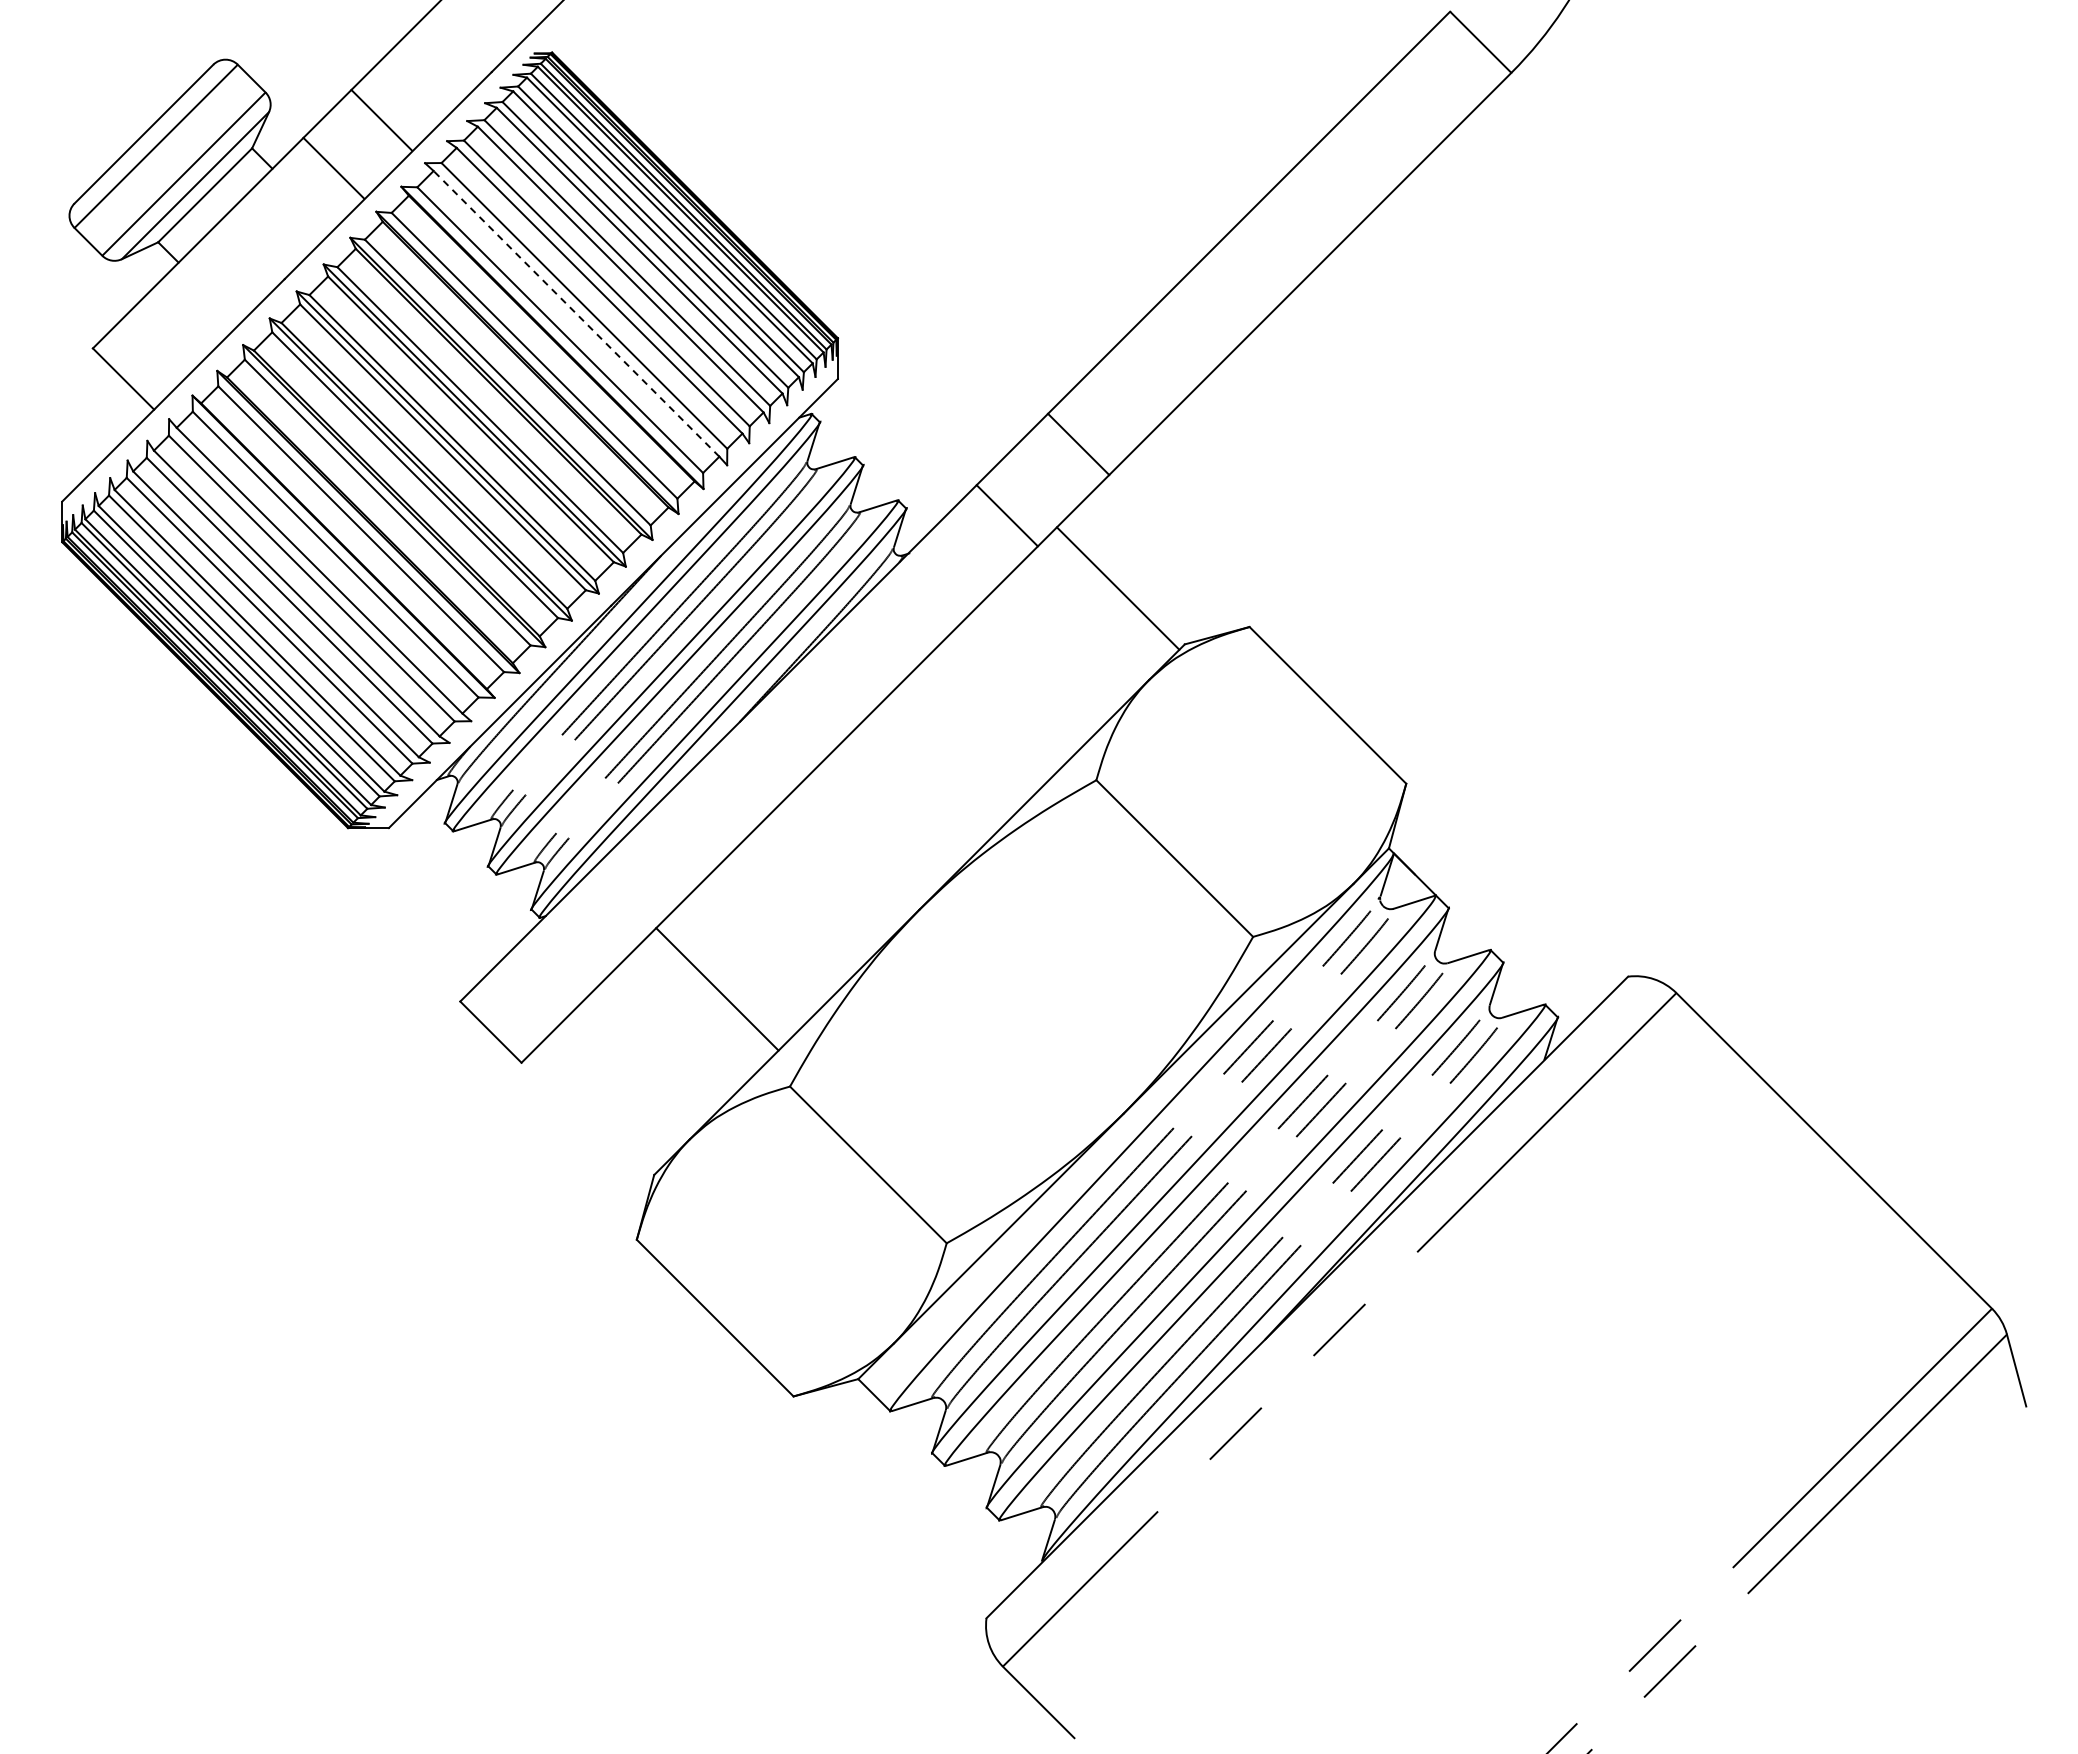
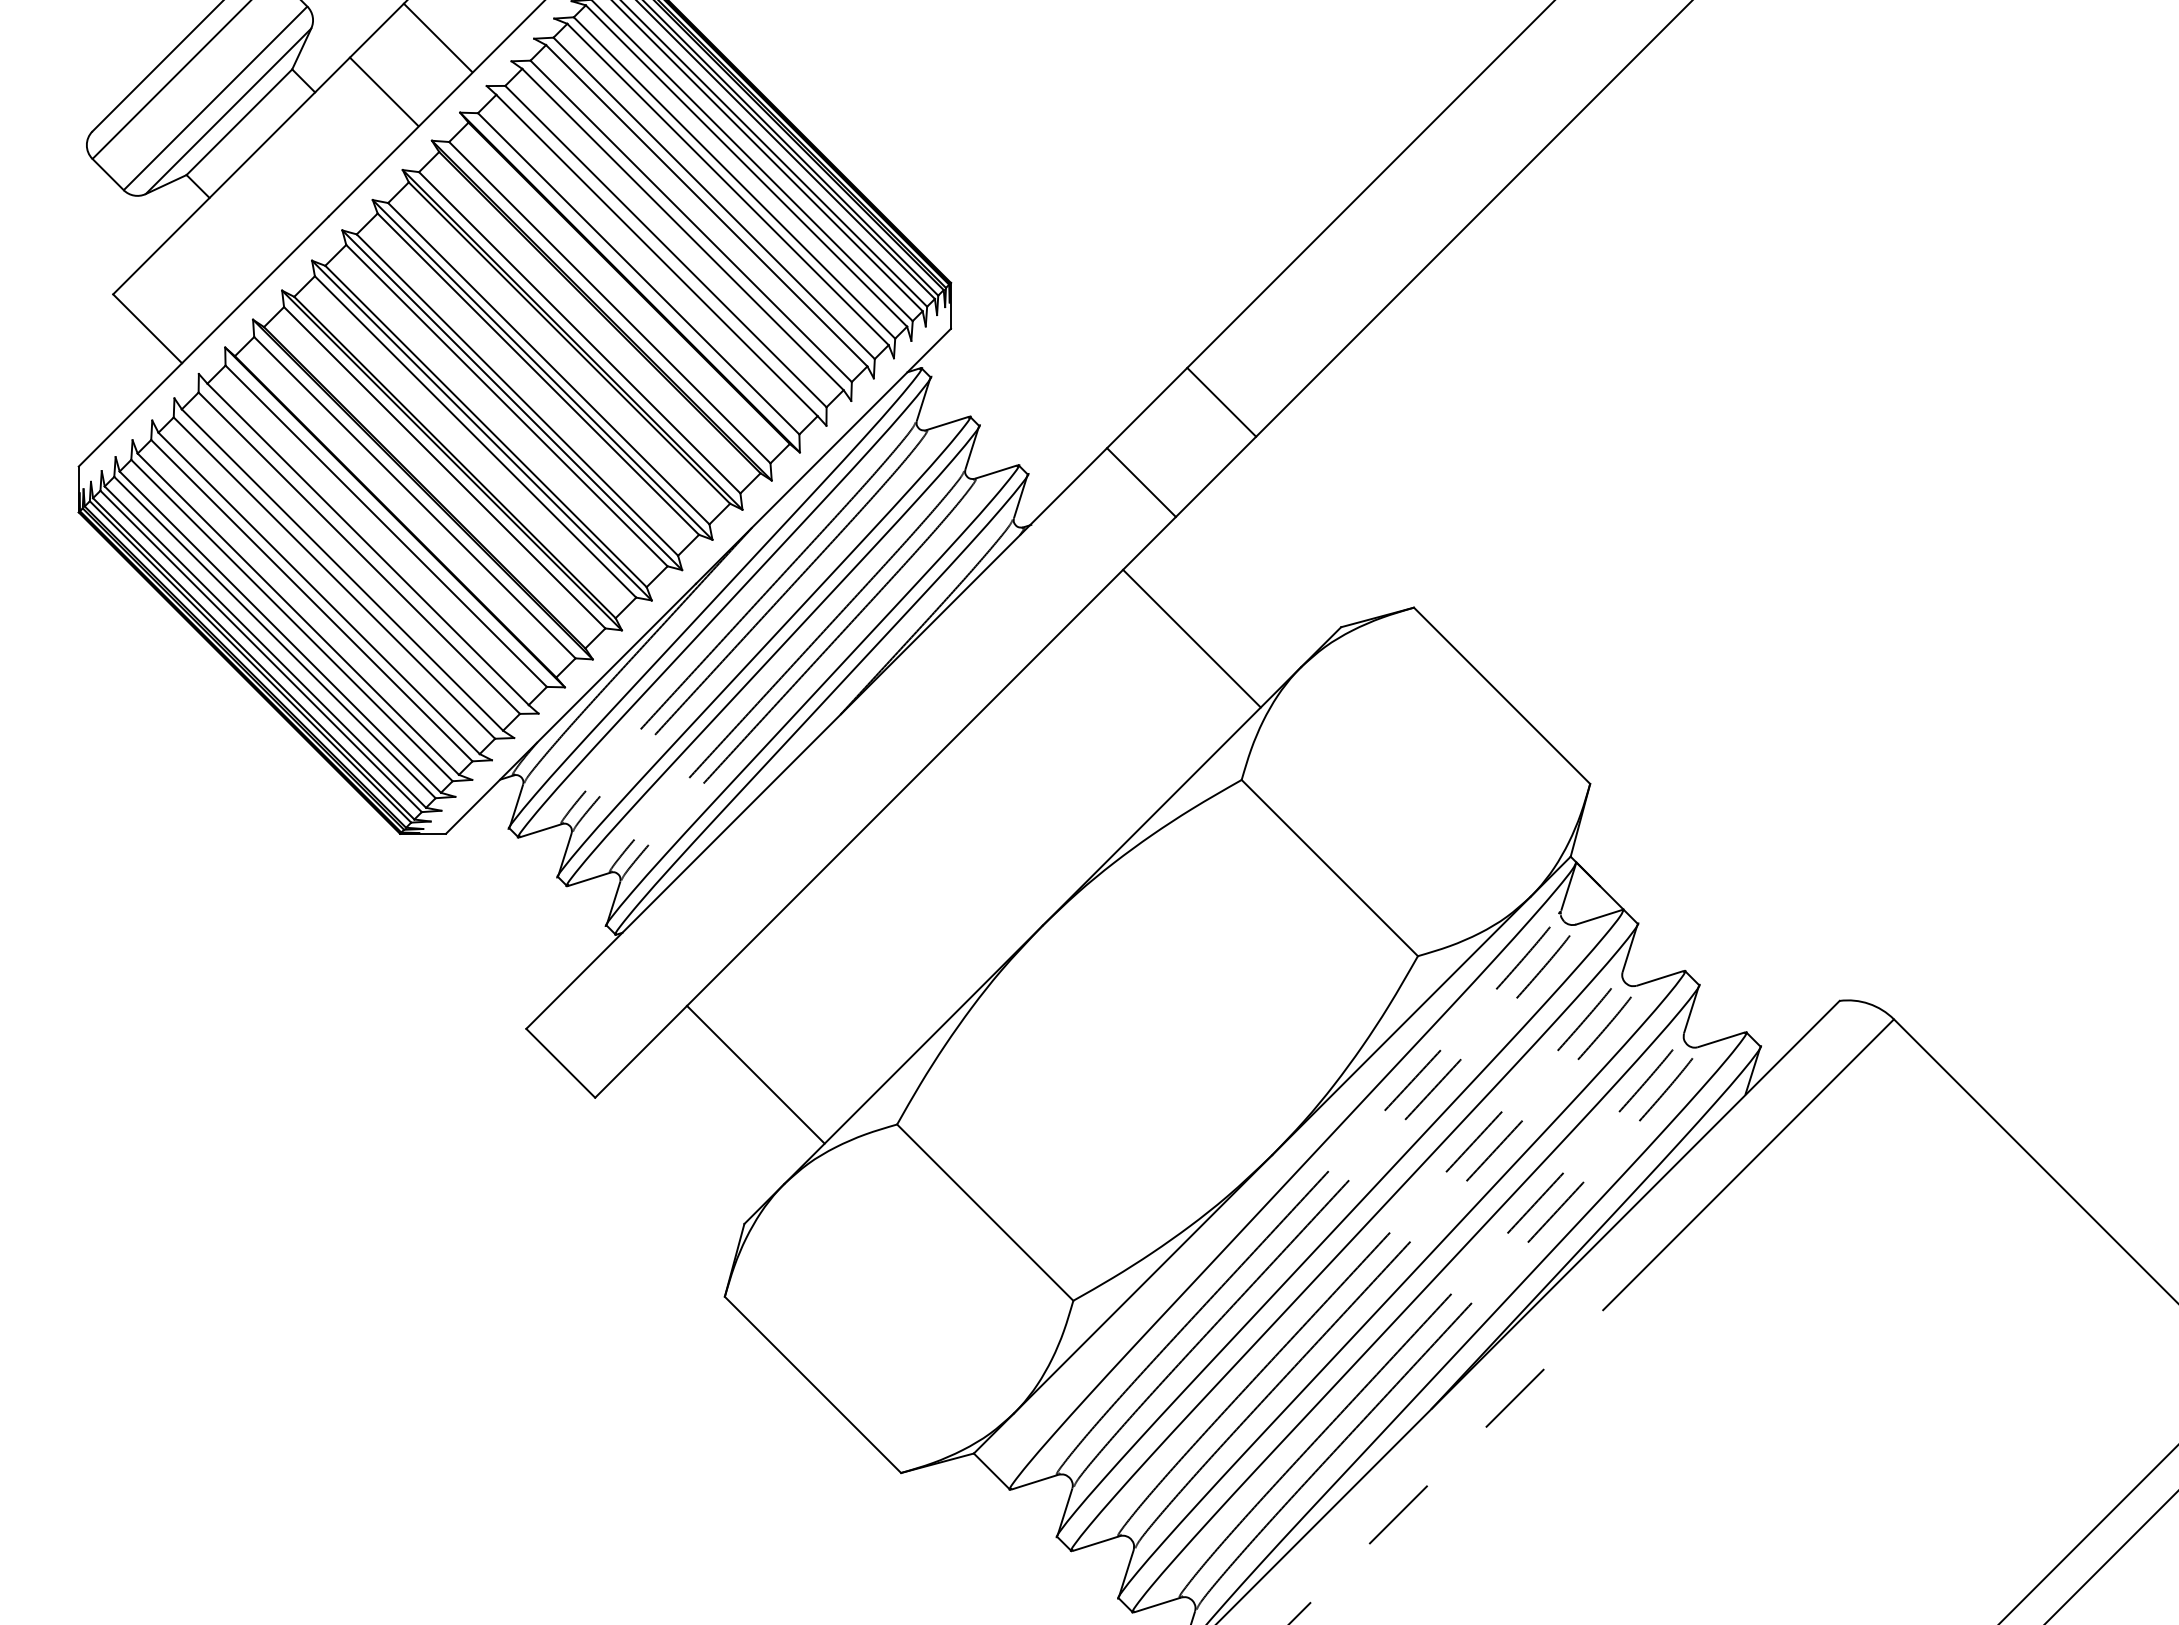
line: (576, 313) -> (657, 255), dashed -> solid
line: (1117, 588) -> (1191, 638), moved
line: (717, 989) -> (755, 1074), moved

